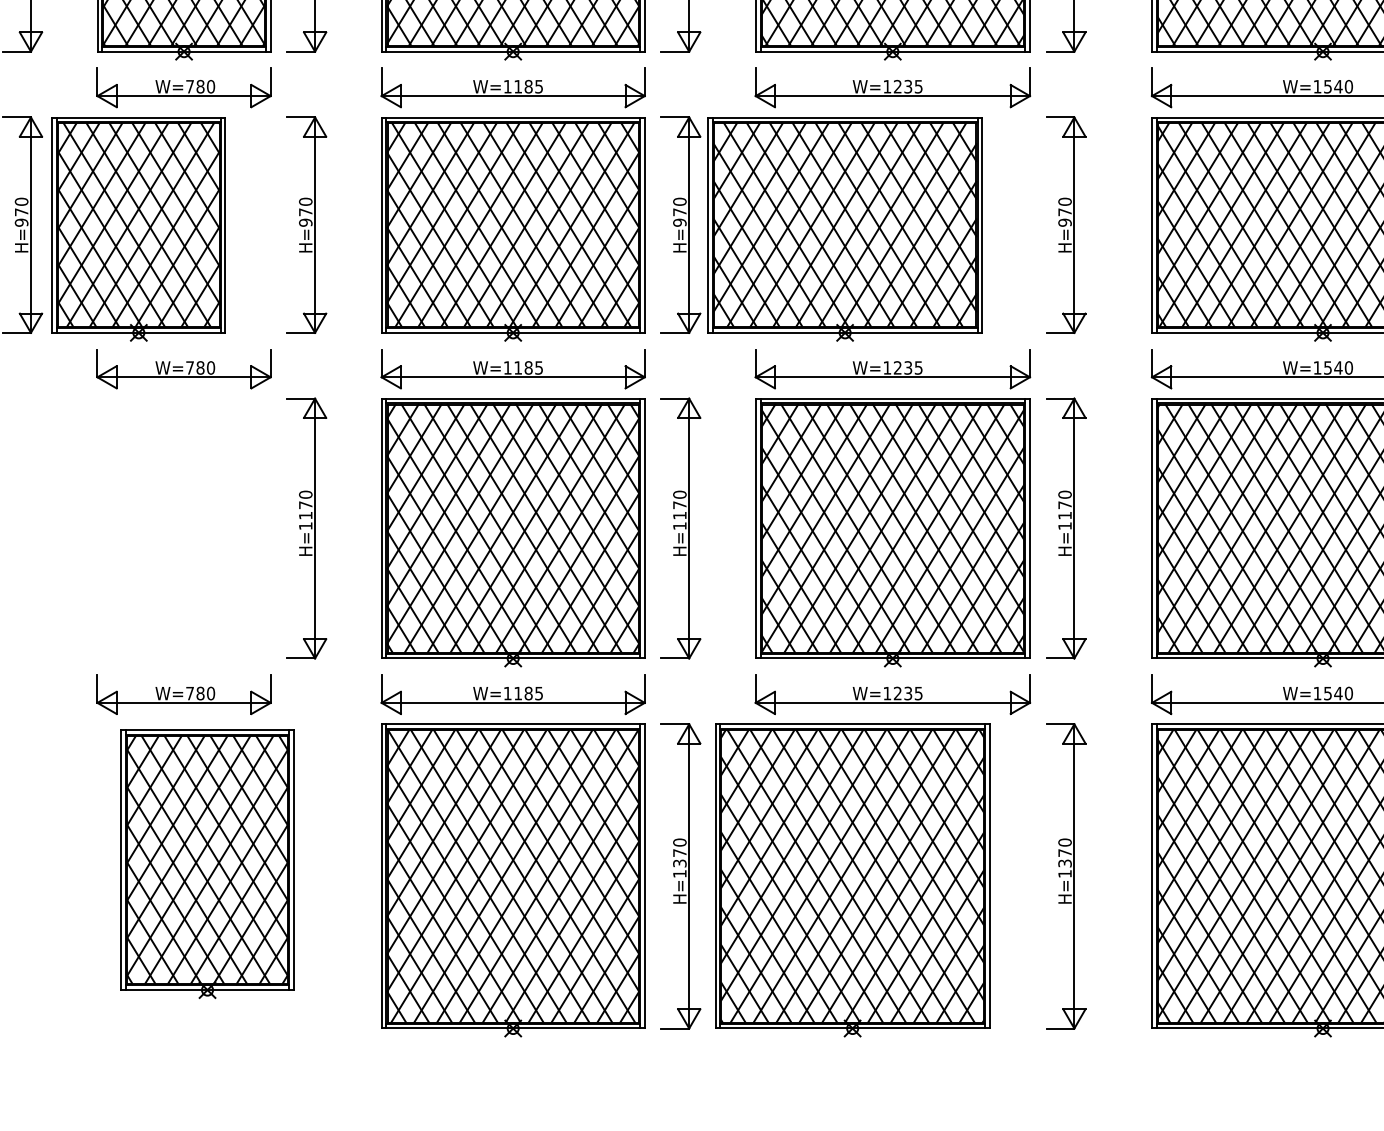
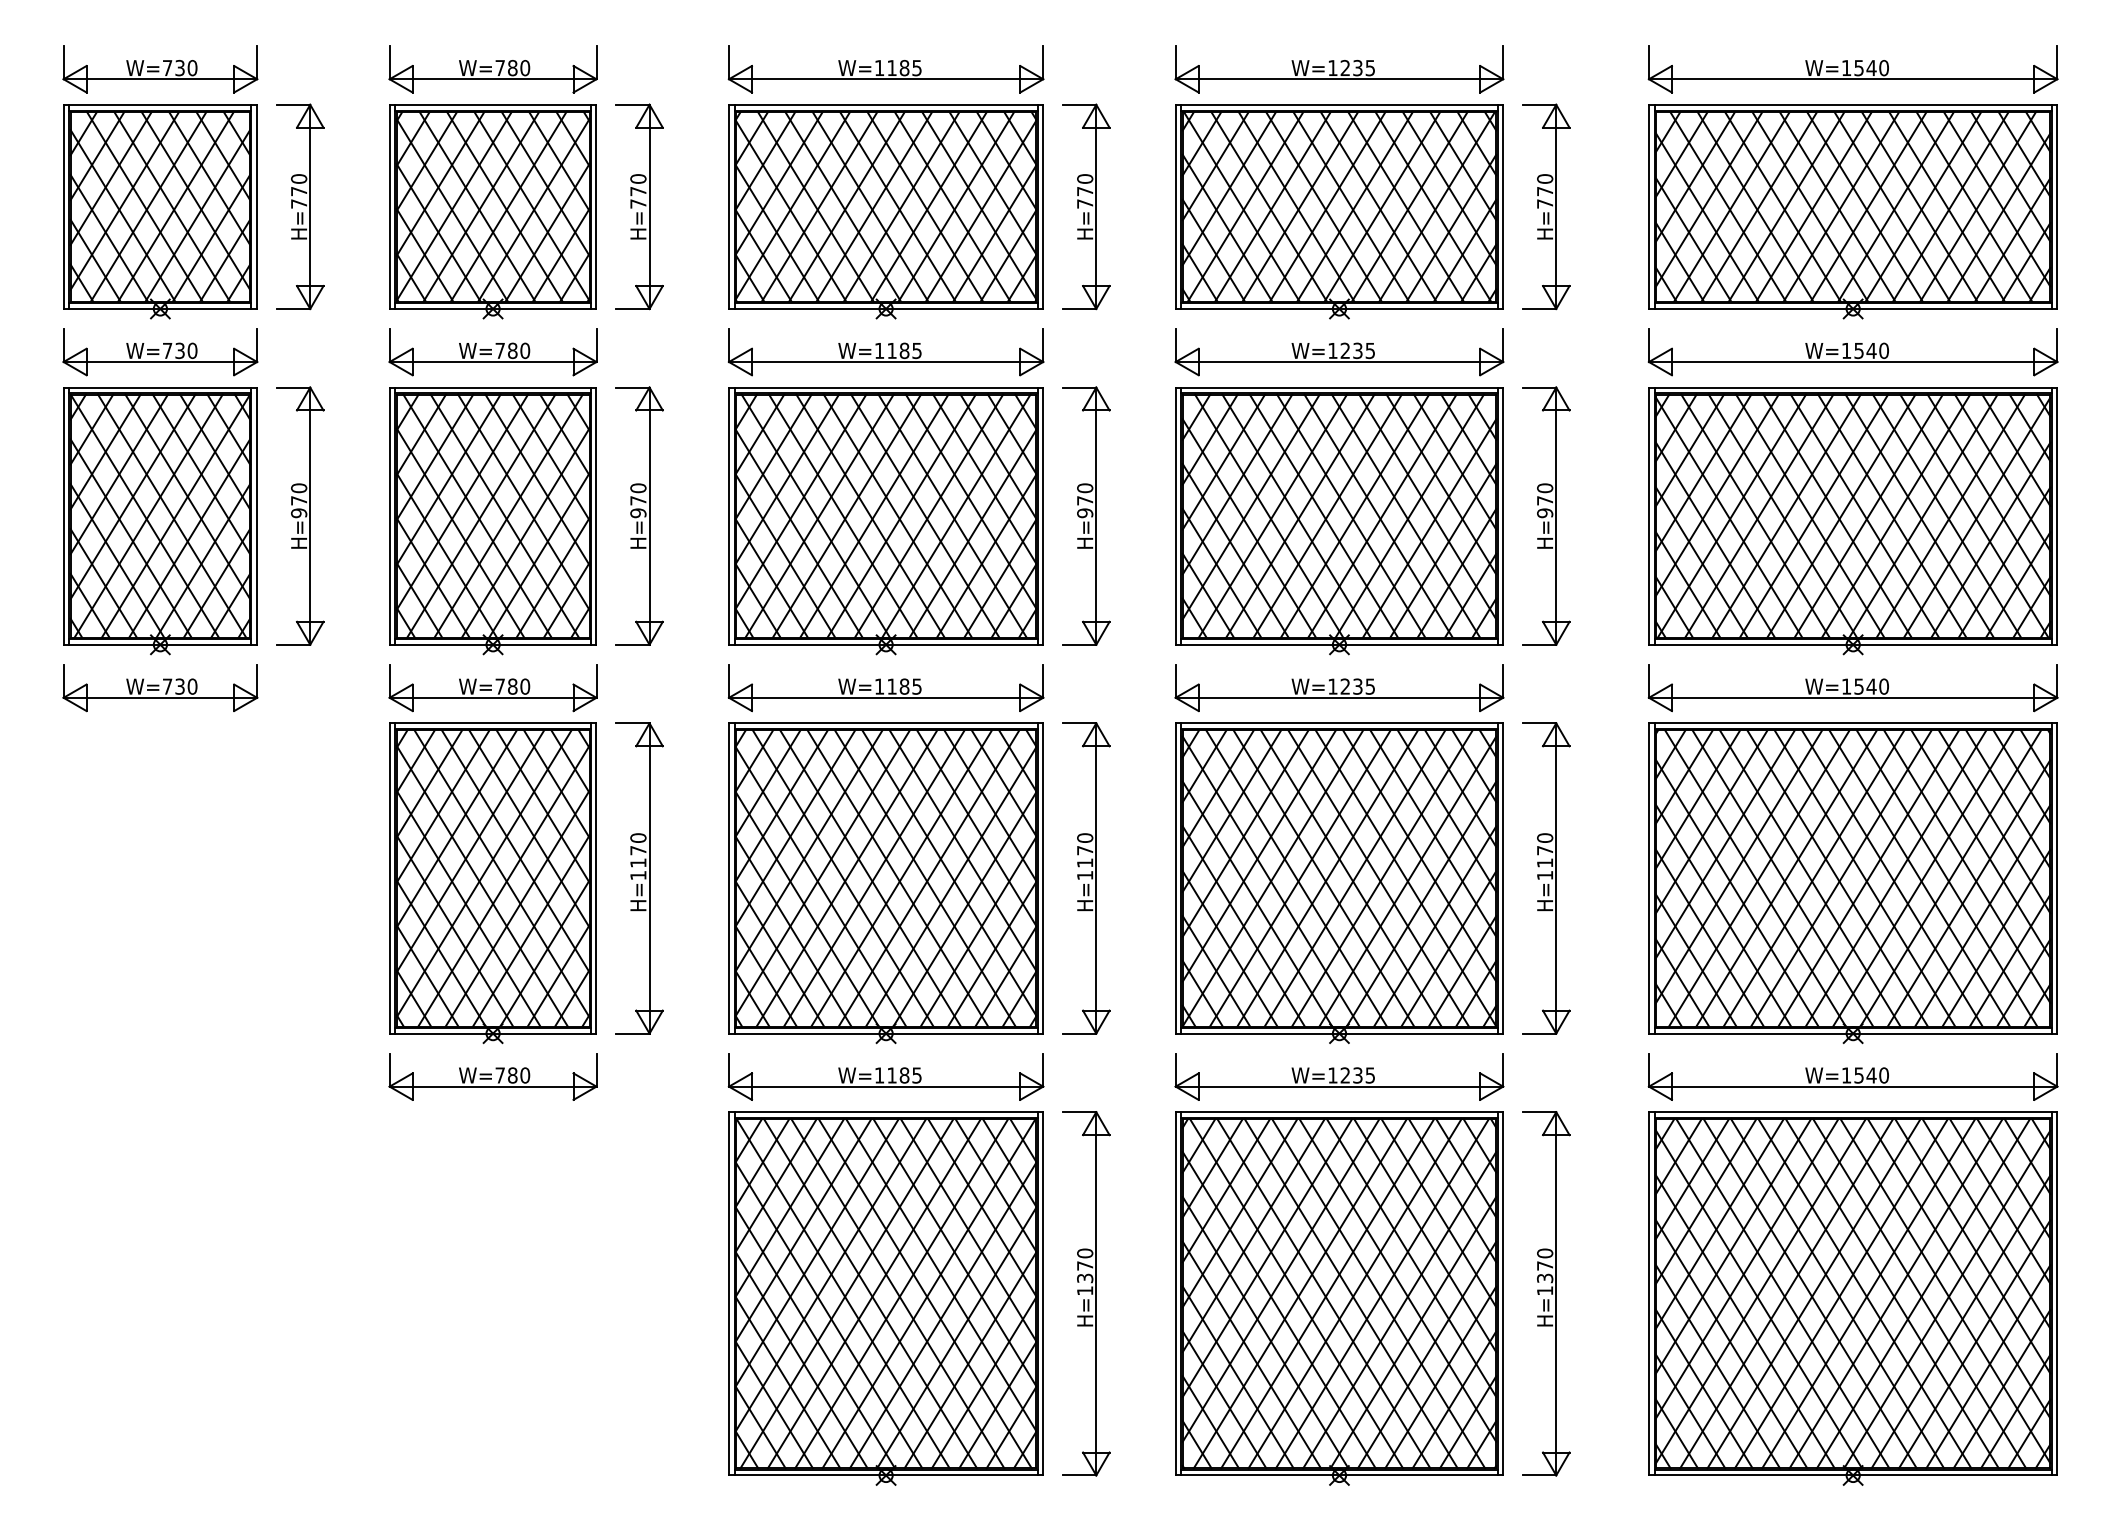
part: (138, 229) -> (492, 521), moved
part: (845, 229) -> (1339, 521), moved
part: (207, 864) -> (492, 883), moved
part: (852, 880) -> (1339, 1298), moved

